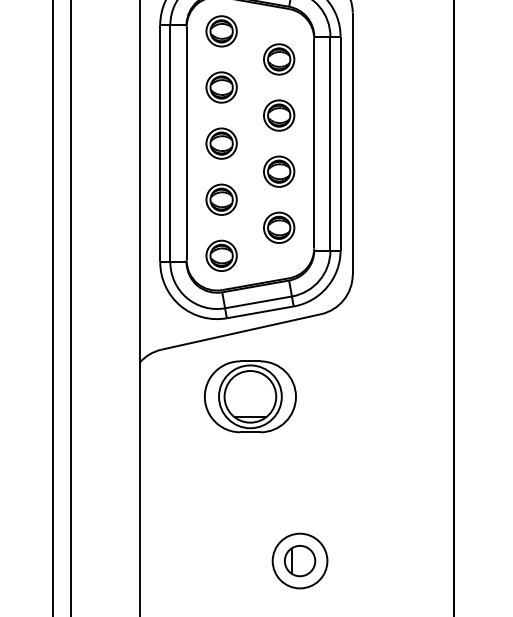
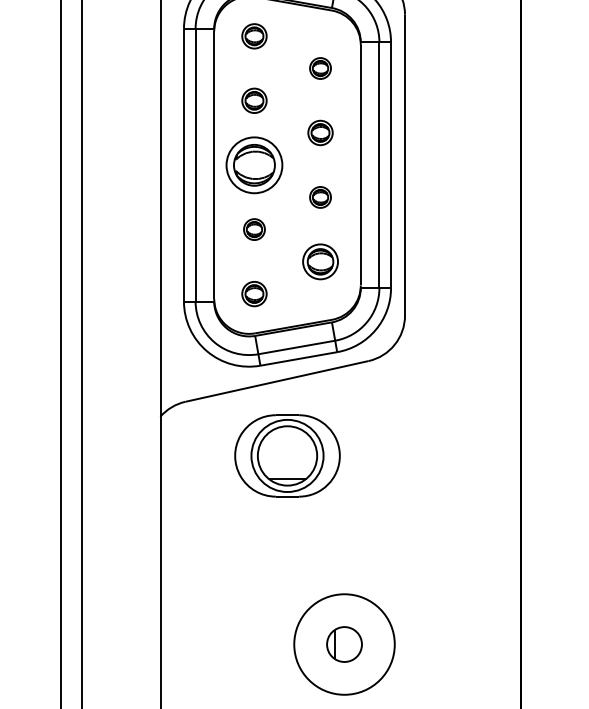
part: (221, 31) -> (254, 36), size x0.7
part: (279, 59) -> (320, 68), size x0.6
part: (221, 87) -> (254, 100), size x0.7
part: (279, 115) -> (320, 132), size x0.7
part: (221, 143) -> (254, 164), size x1.6
part: (279, 171) -> (320, 197), size x0.6
part: (221, 199) -> (254, 229), size x0.6
part: (221, 255) -> (254, 293), size x0.7
circle: (300, 561) -> (344, 644), size x1.6

